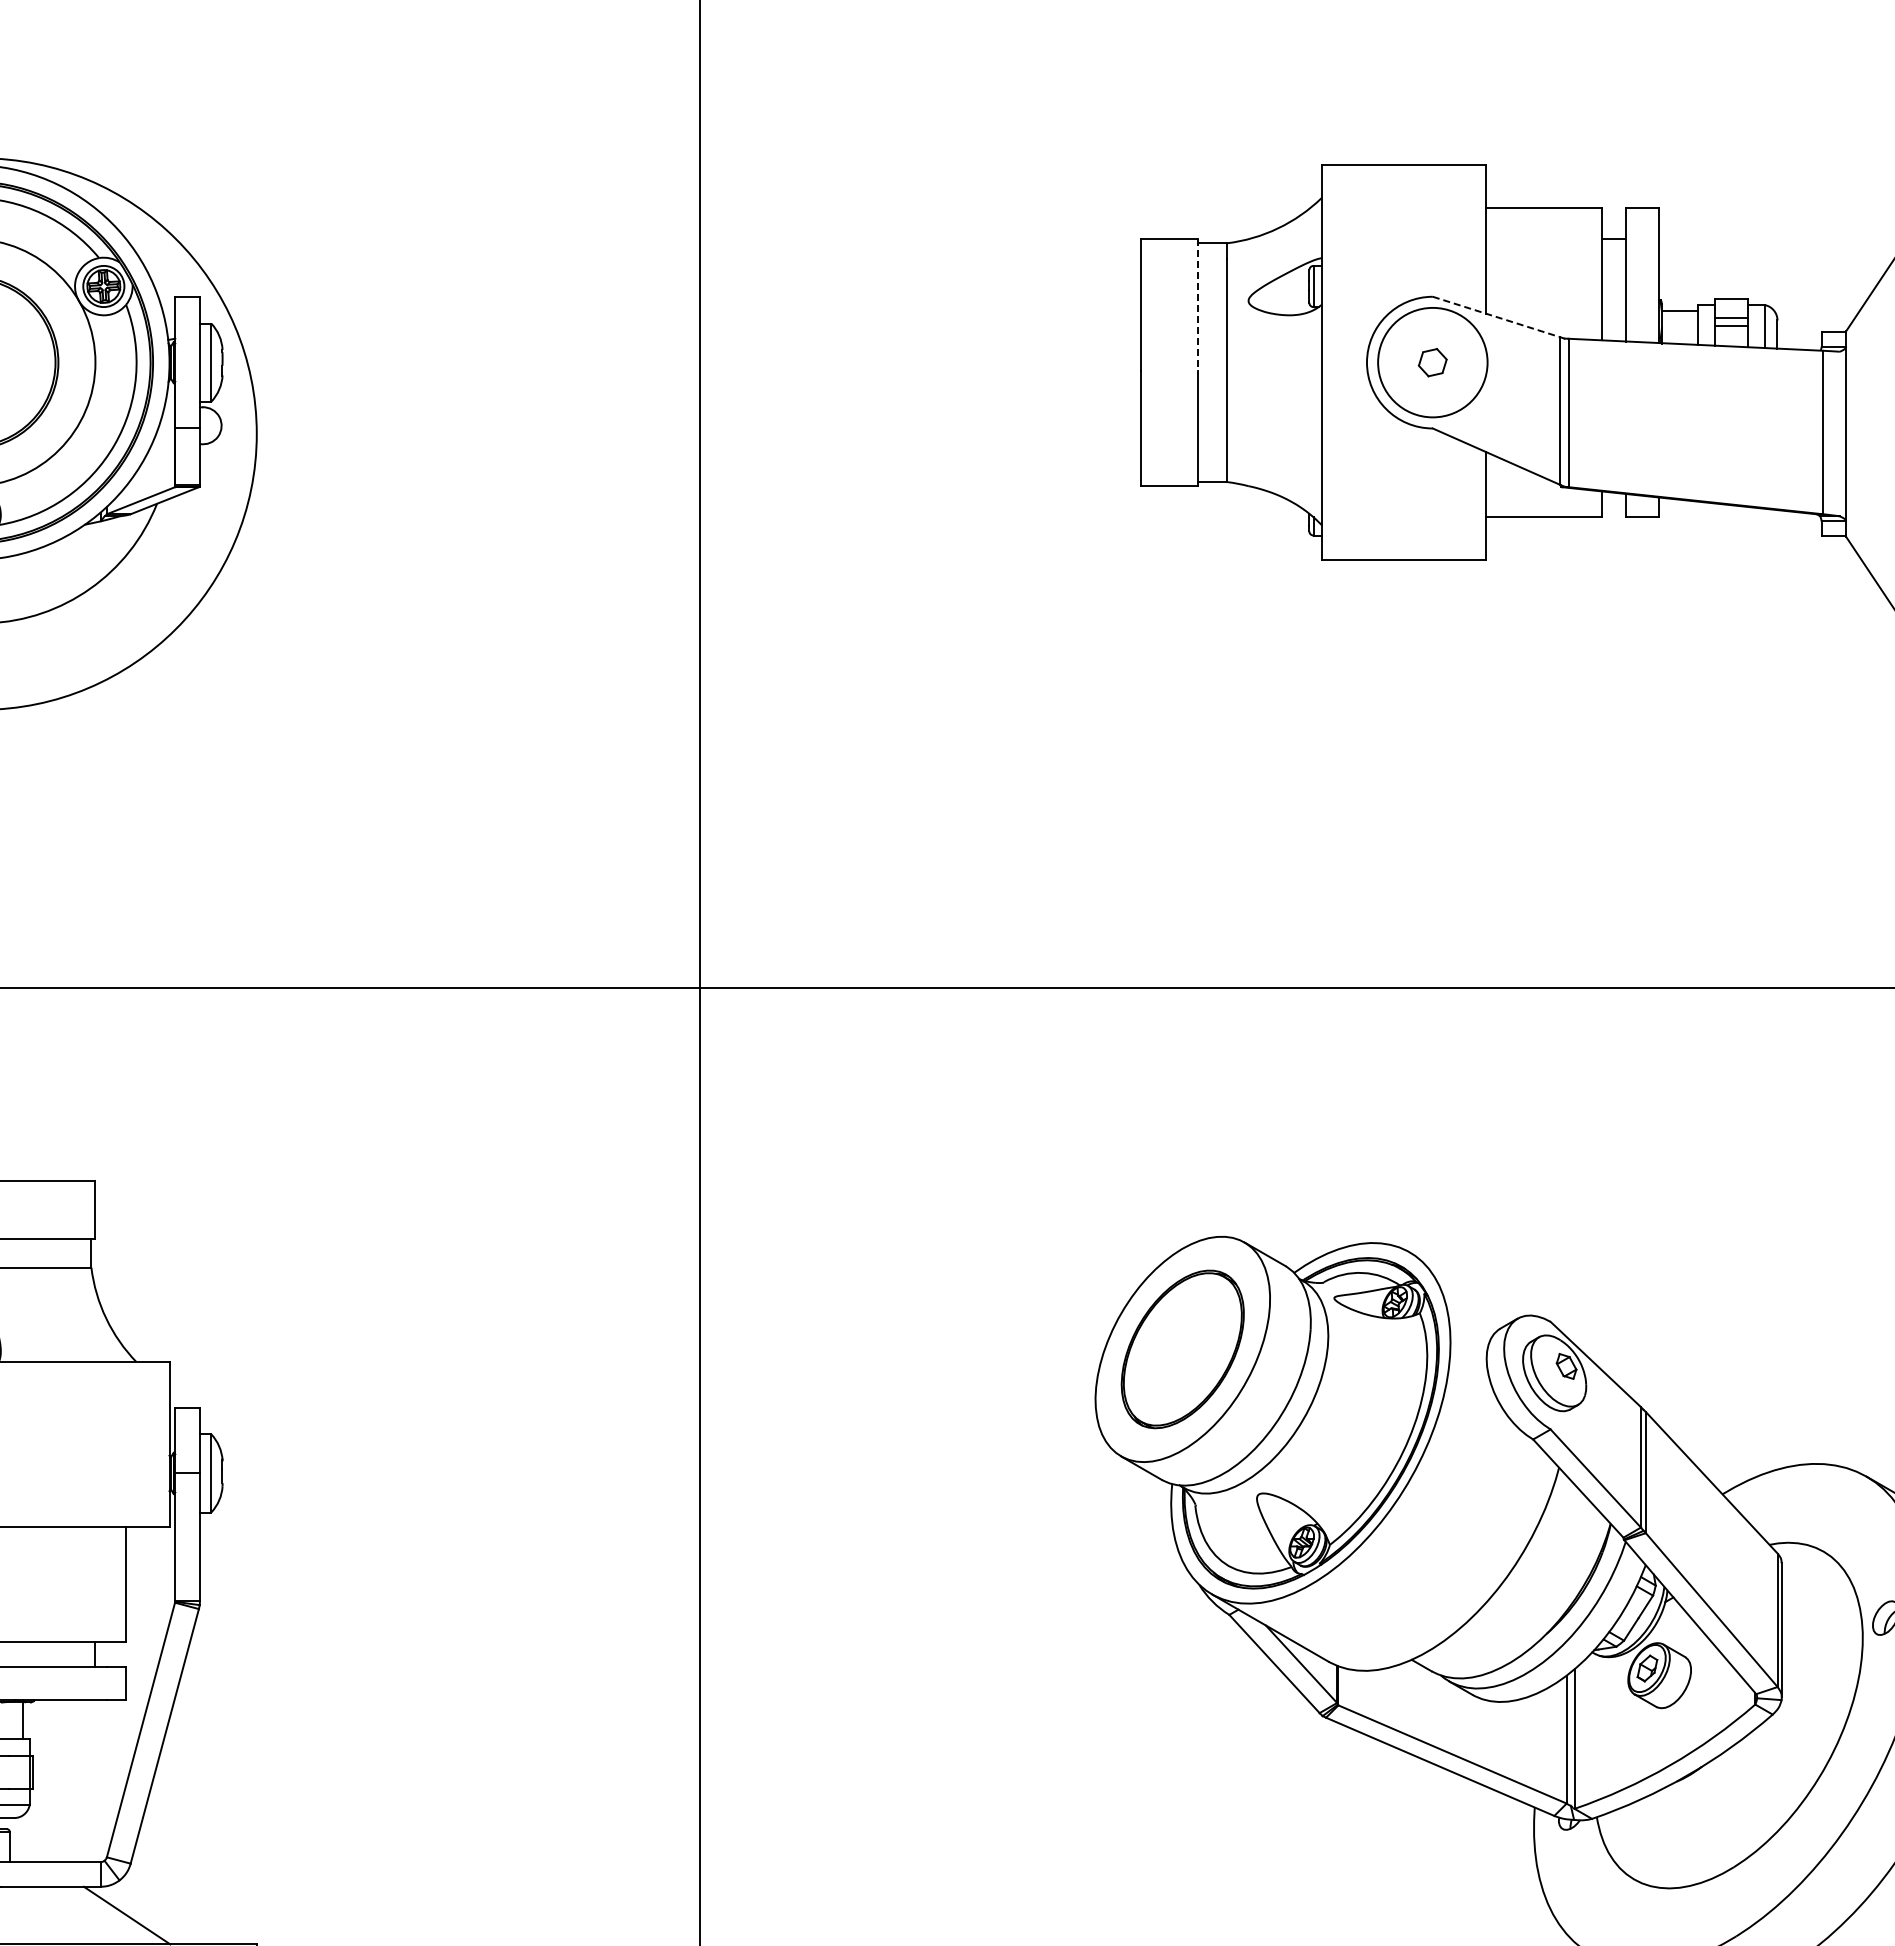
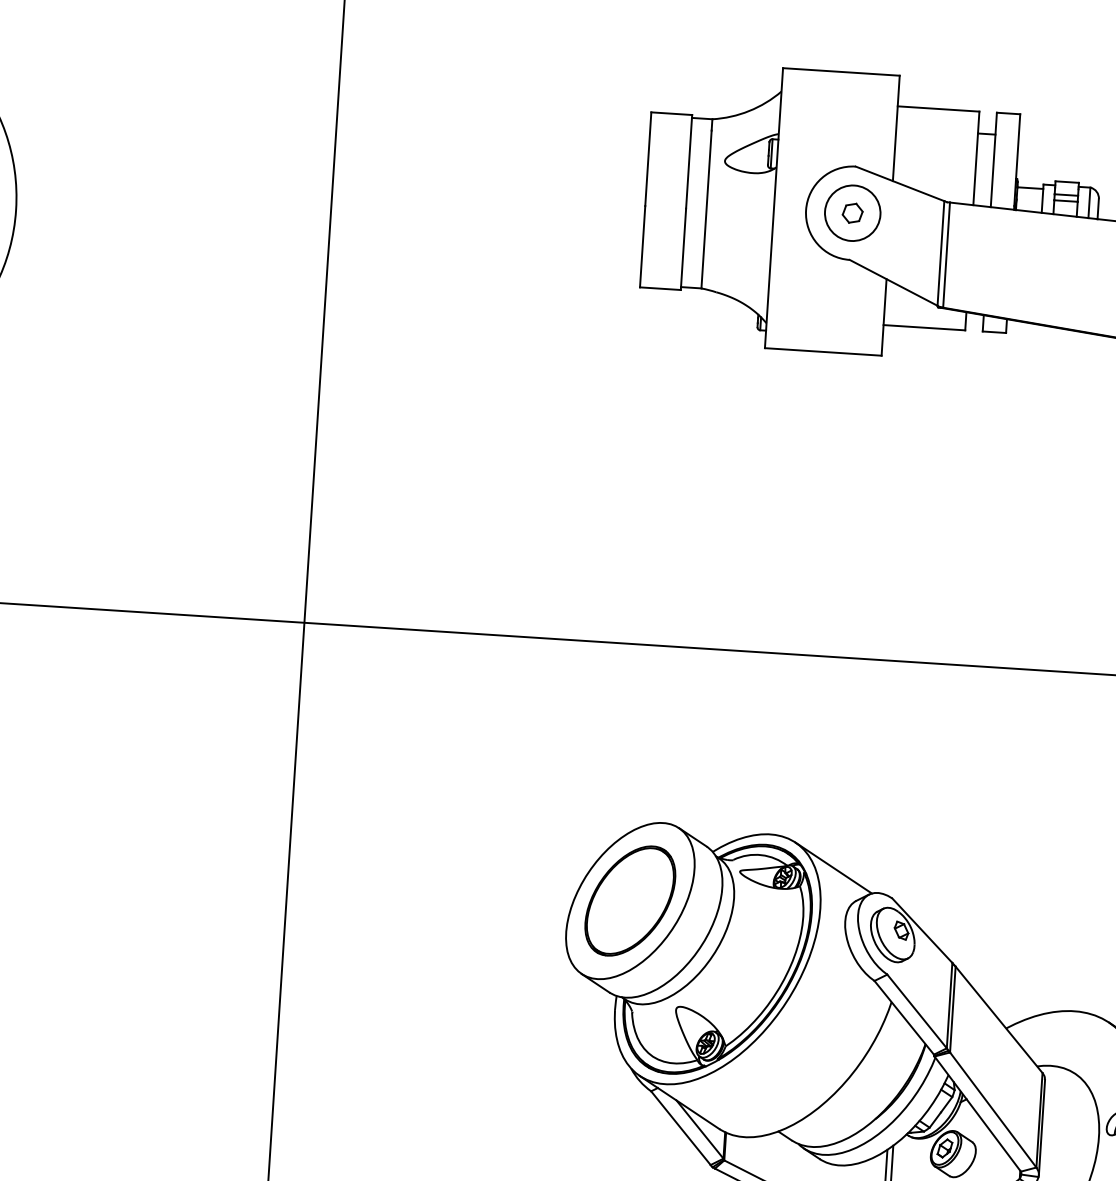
line: (1198, 305) -> (689, 162), dashed -> solid
line: (1496, 317) -> (899, 184), dashed -> solid
circle: (1432, 362) -> (852, 213), size x0.71
line: (1465, 1284) -> (833, 868), added

